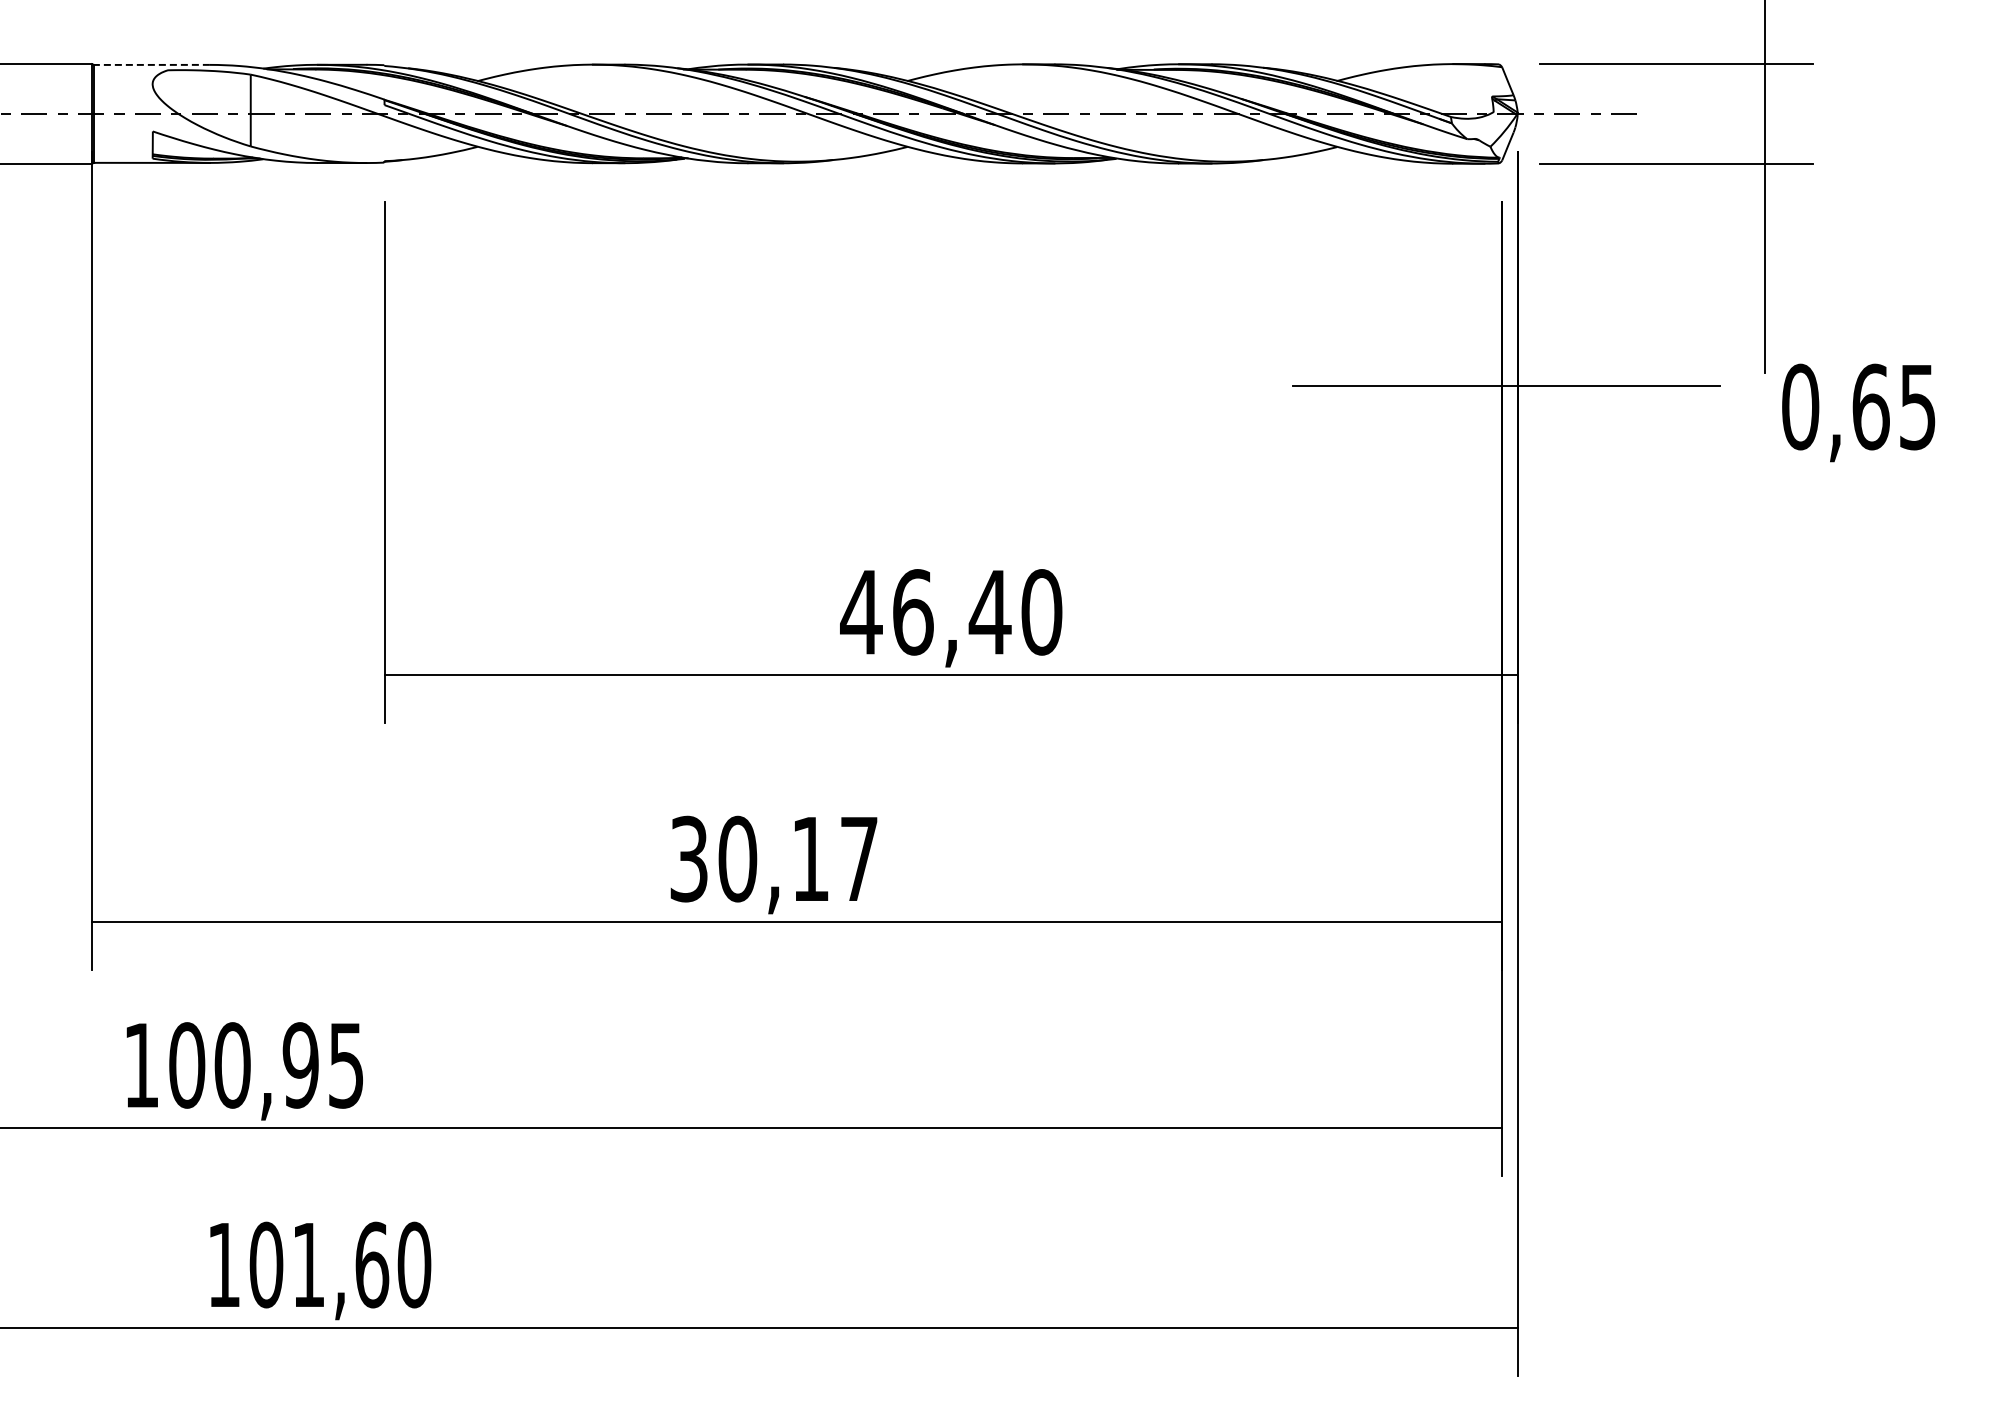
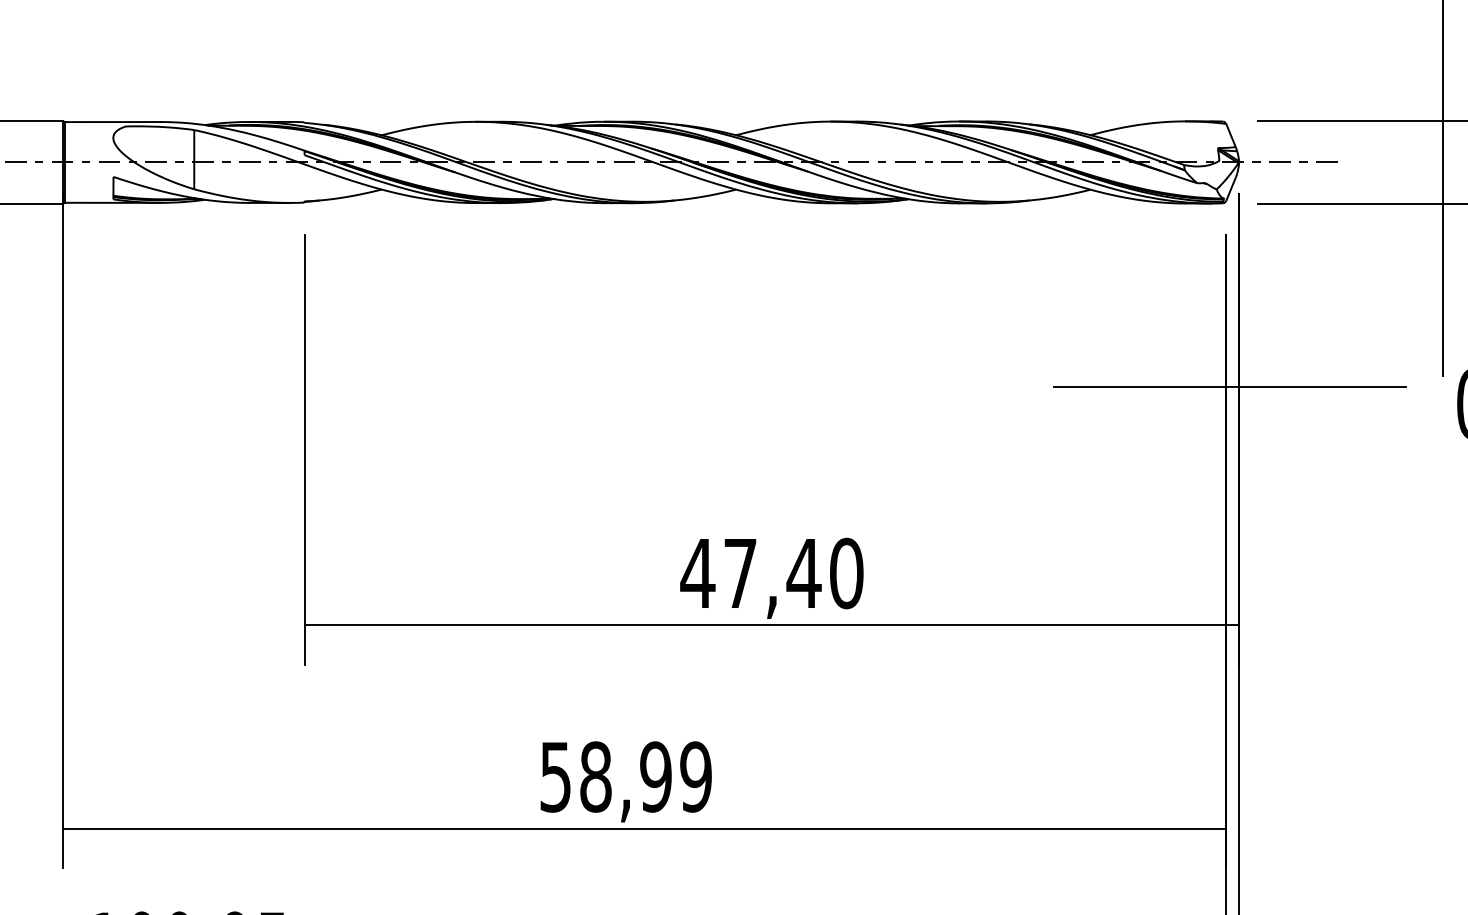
line: (152, 64) -> (113, 121), dashed -> solid
text: (913, 612) -> (740, 573), 46,40 -> 47,40
text: (774, 858) -> (626, 776), 30,17 -> 58,99

